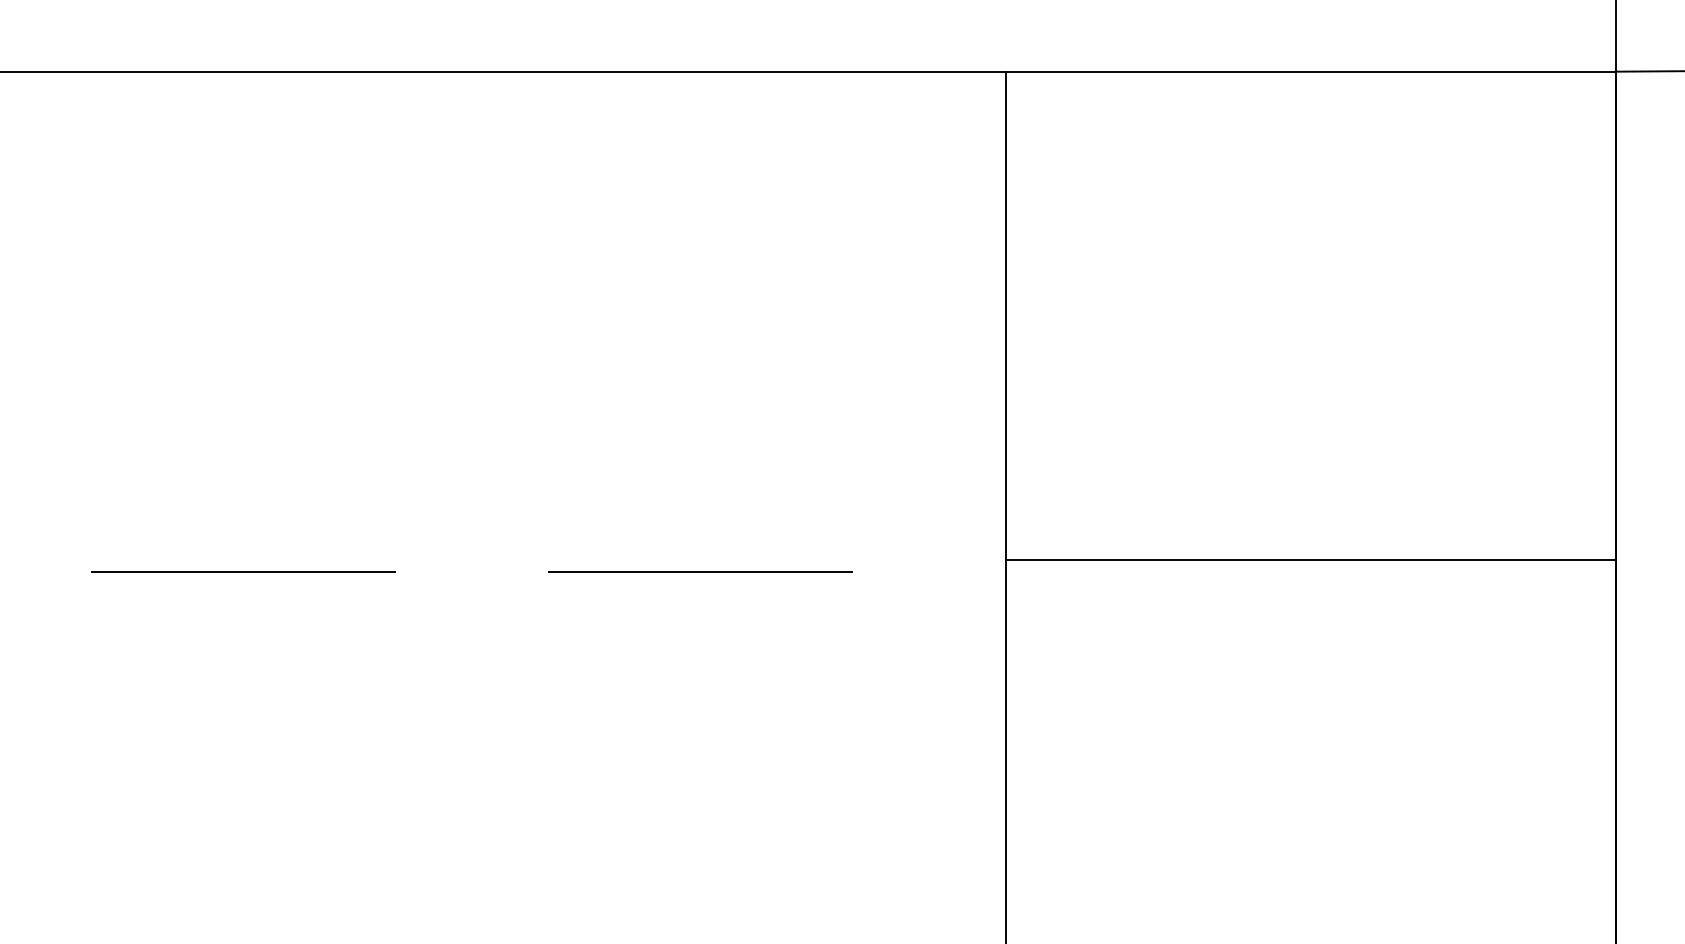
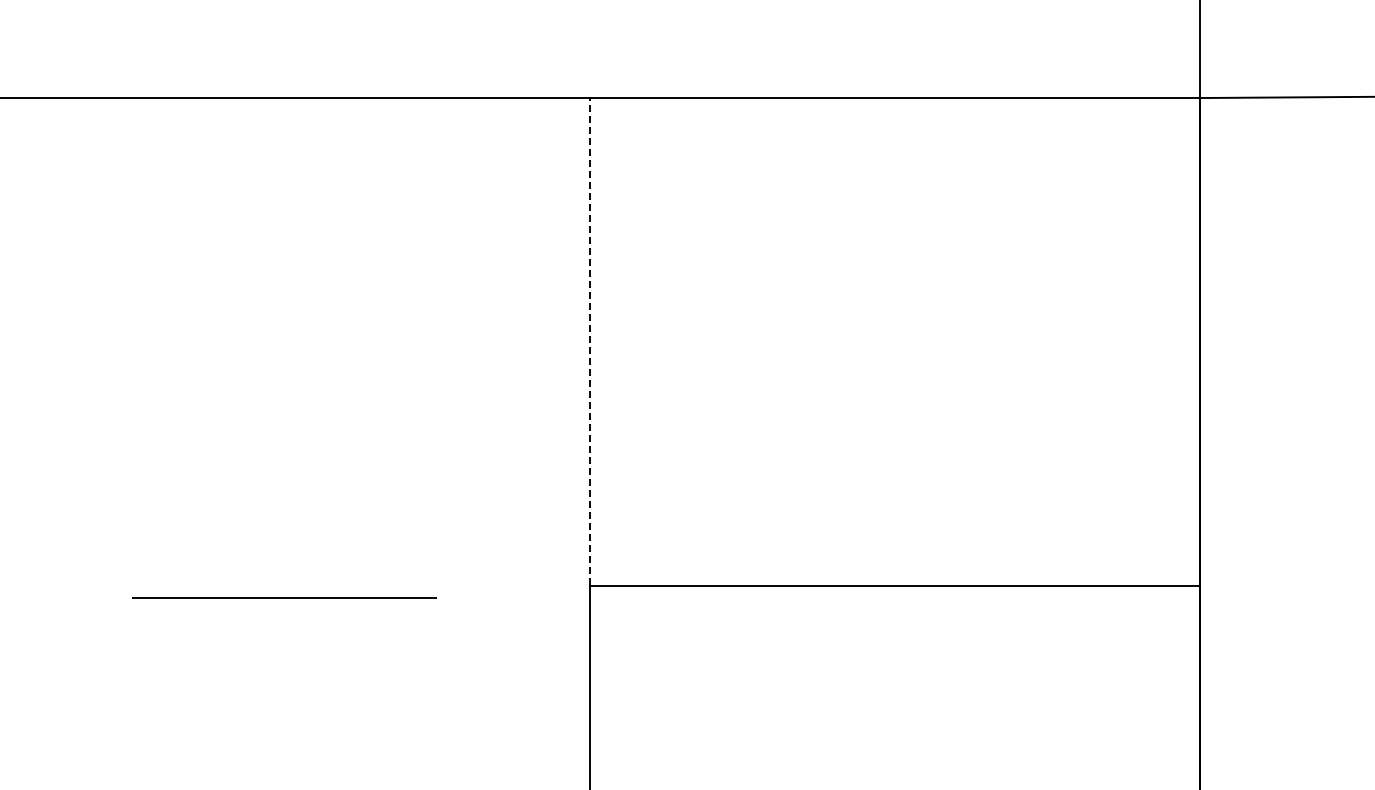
line: (1005, 314) -> (589, 340), solid -> dashed

